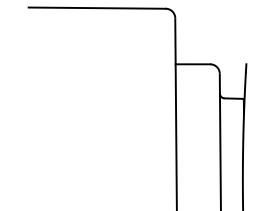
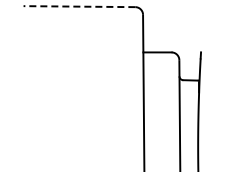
line: (97, 7) -> (79, 6), solid -> dashed

